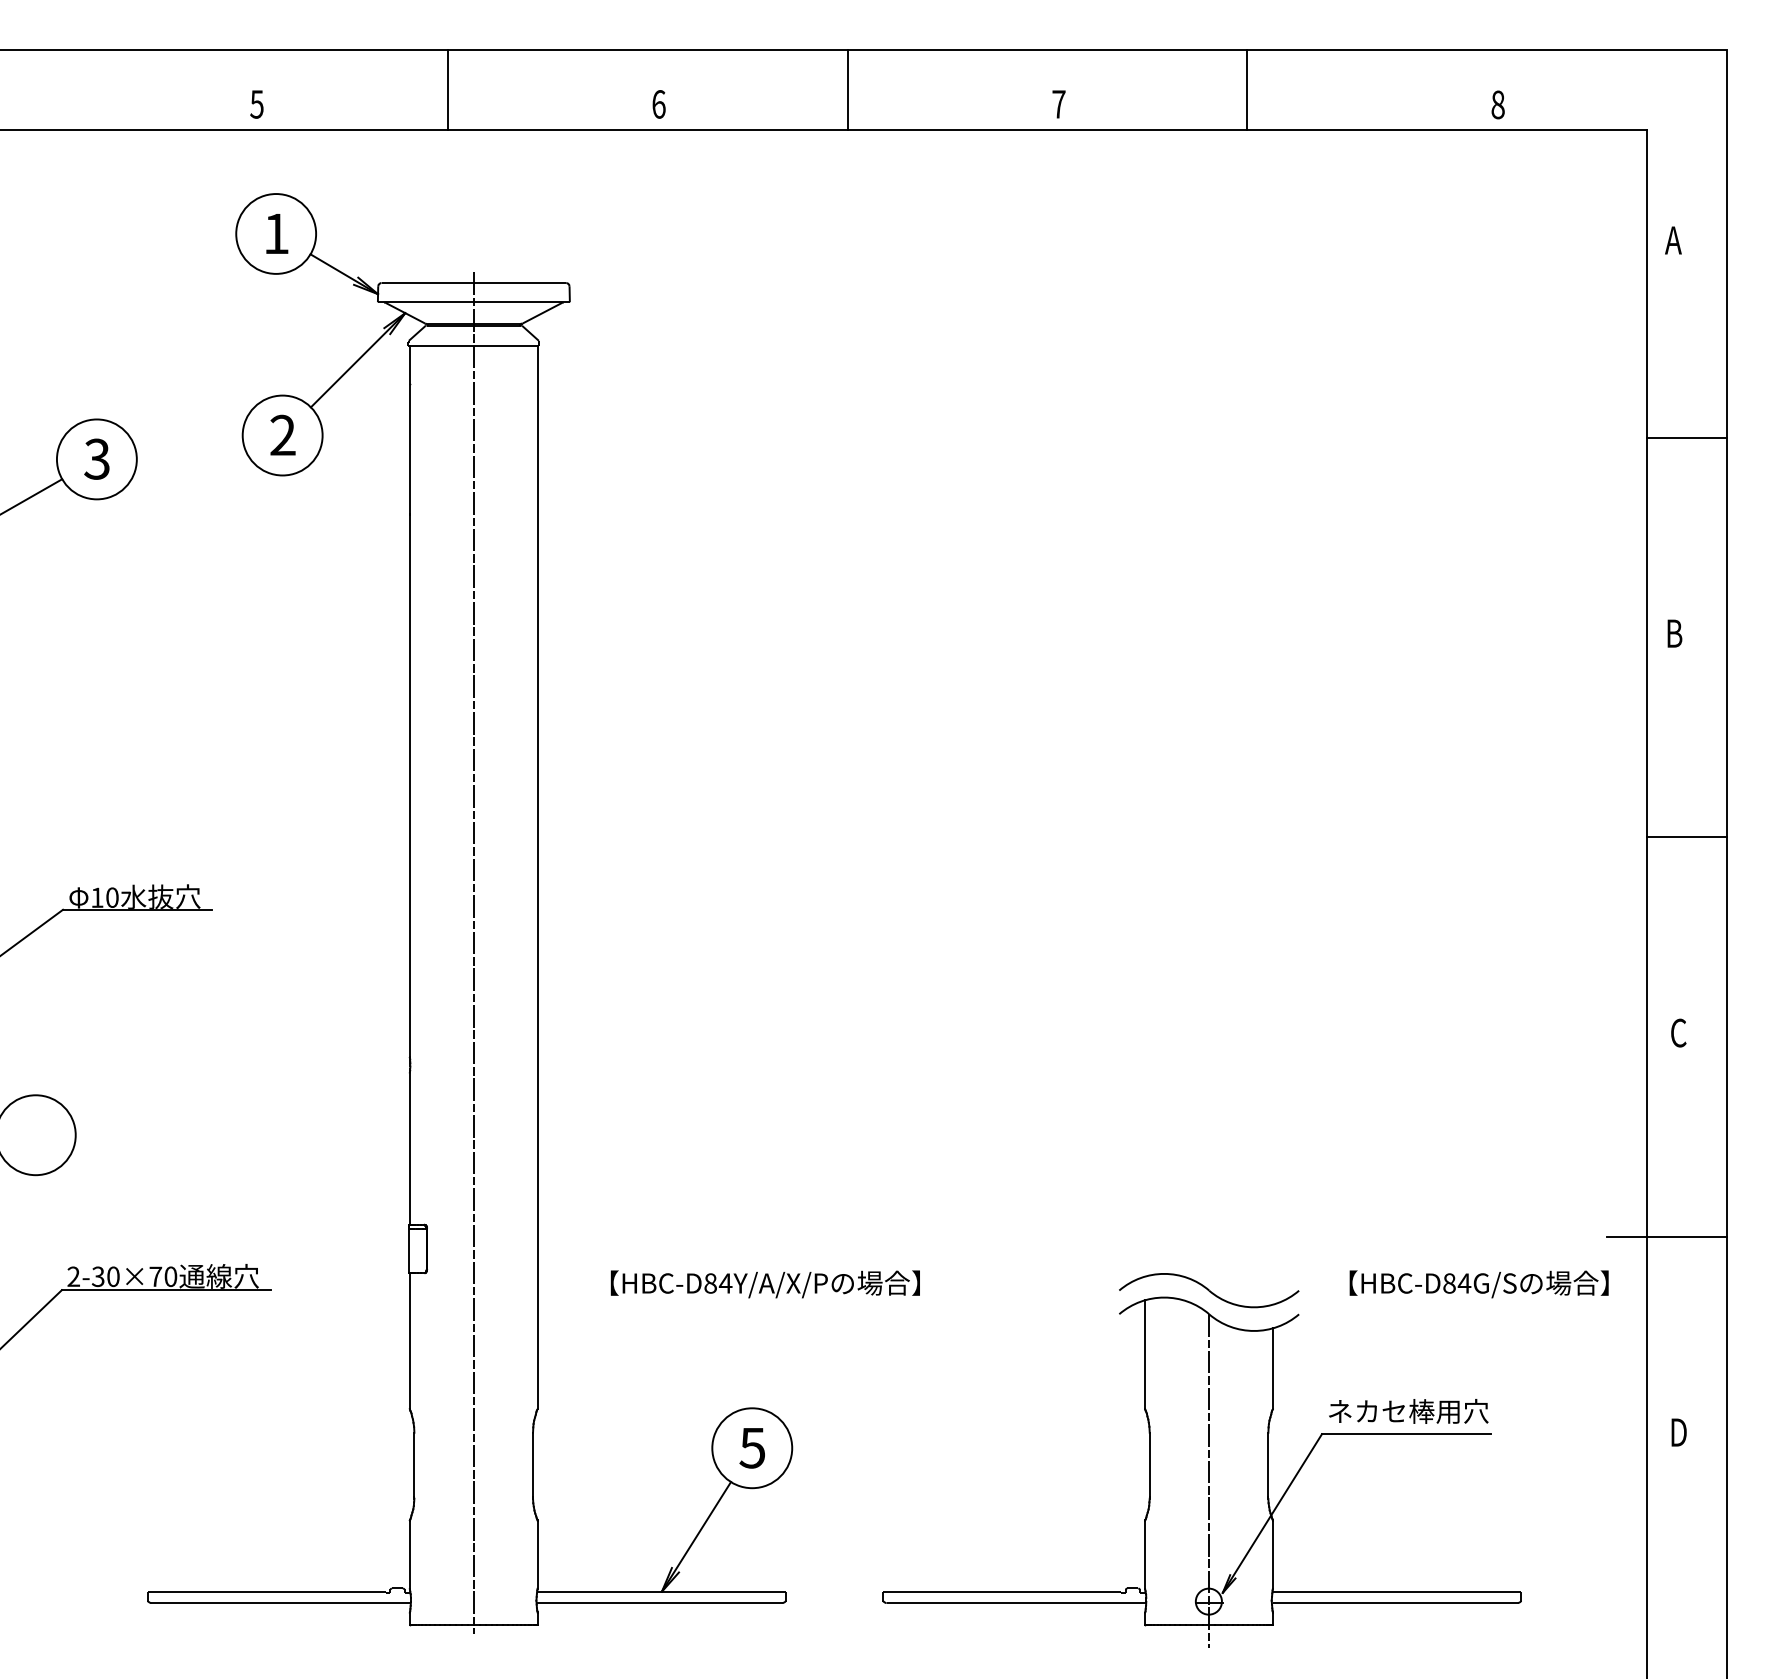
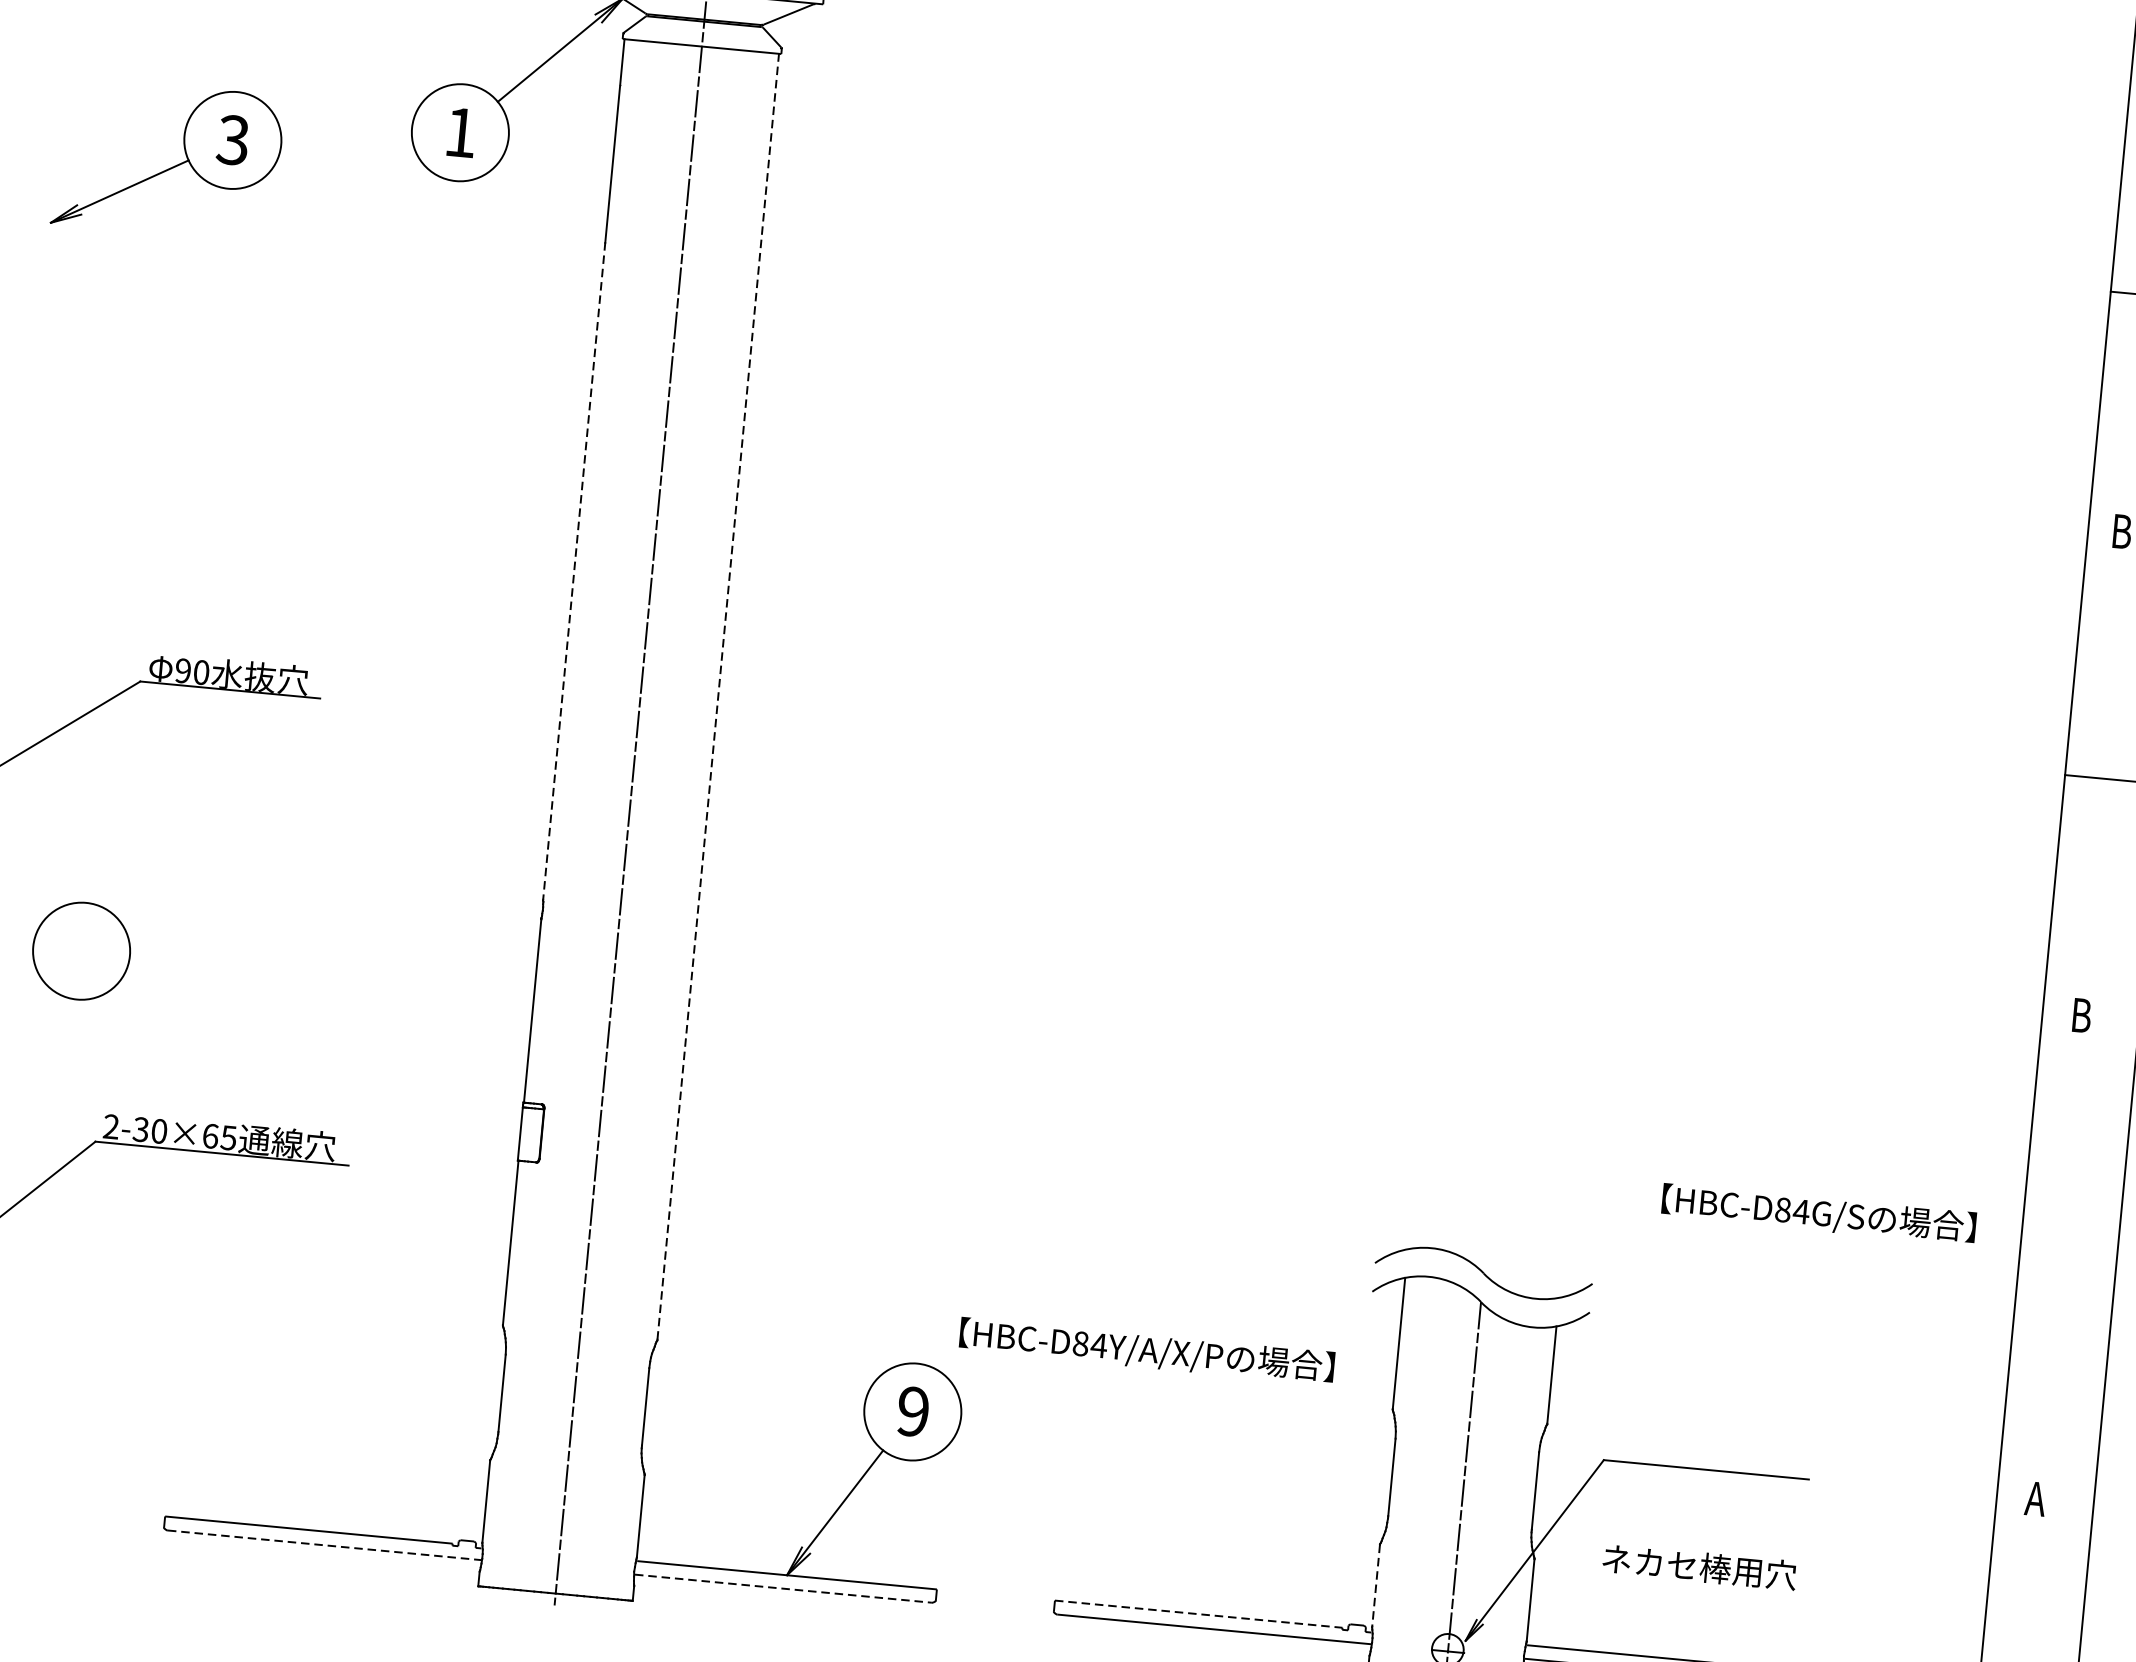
text: (282, 434) -> (460, 131), 2 -> 1
line: (409, 785) -> (573, 570), solid -> dashed
line: (537, 877) -> (718, 696), solid -> dashed
text: (97, 897) -> (183, 670), 10 -> 90
text: (1678, 1032) -> (2081, 1014), C -> B
line: (1666, 1236) -> (2043, 1260), removed
text: (163, 1276) -> (219, 1136), 2-30×70 -> 2-30×65
text: (764, 1284) -> (1145, 1351), moved
text: (1478, 1284) -> (1818, 1214), moved
text: (1408, 1411) -> (1699, 1567), moved
text: (1678, 1432) -> (2035, 1498), D -> A
text: (751, 1447) -> (911, 1410), 5 -> 9
line: (1145, 1554) -> (1376, 1585), solid -> dashed
line: (1002, 1591) -> (1199, 1613), solid -> dashed
line: (280, 1603) -> (324, 1545), solid -> dashed
line: (659, 1603) -> (782, 1589), solid -> dashed

